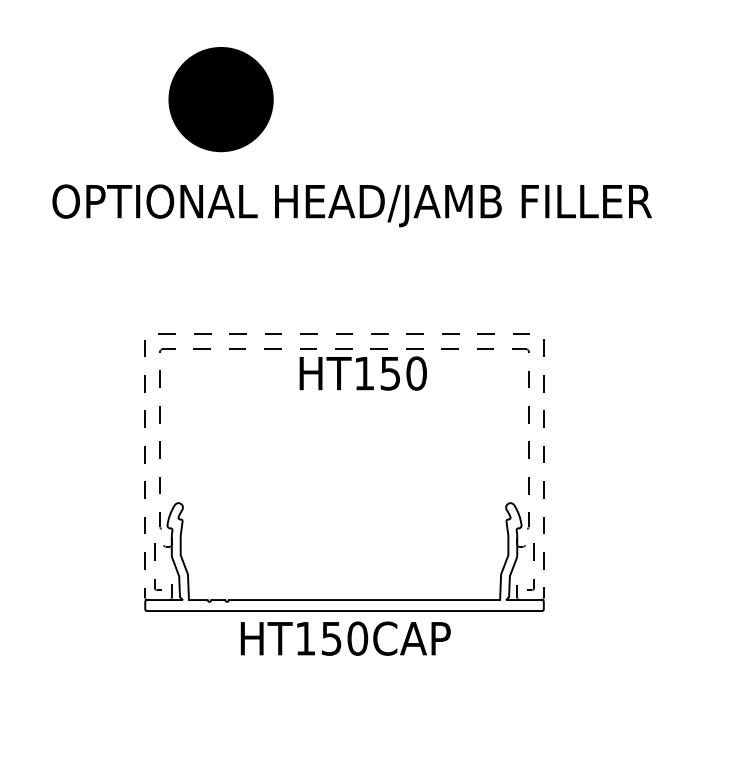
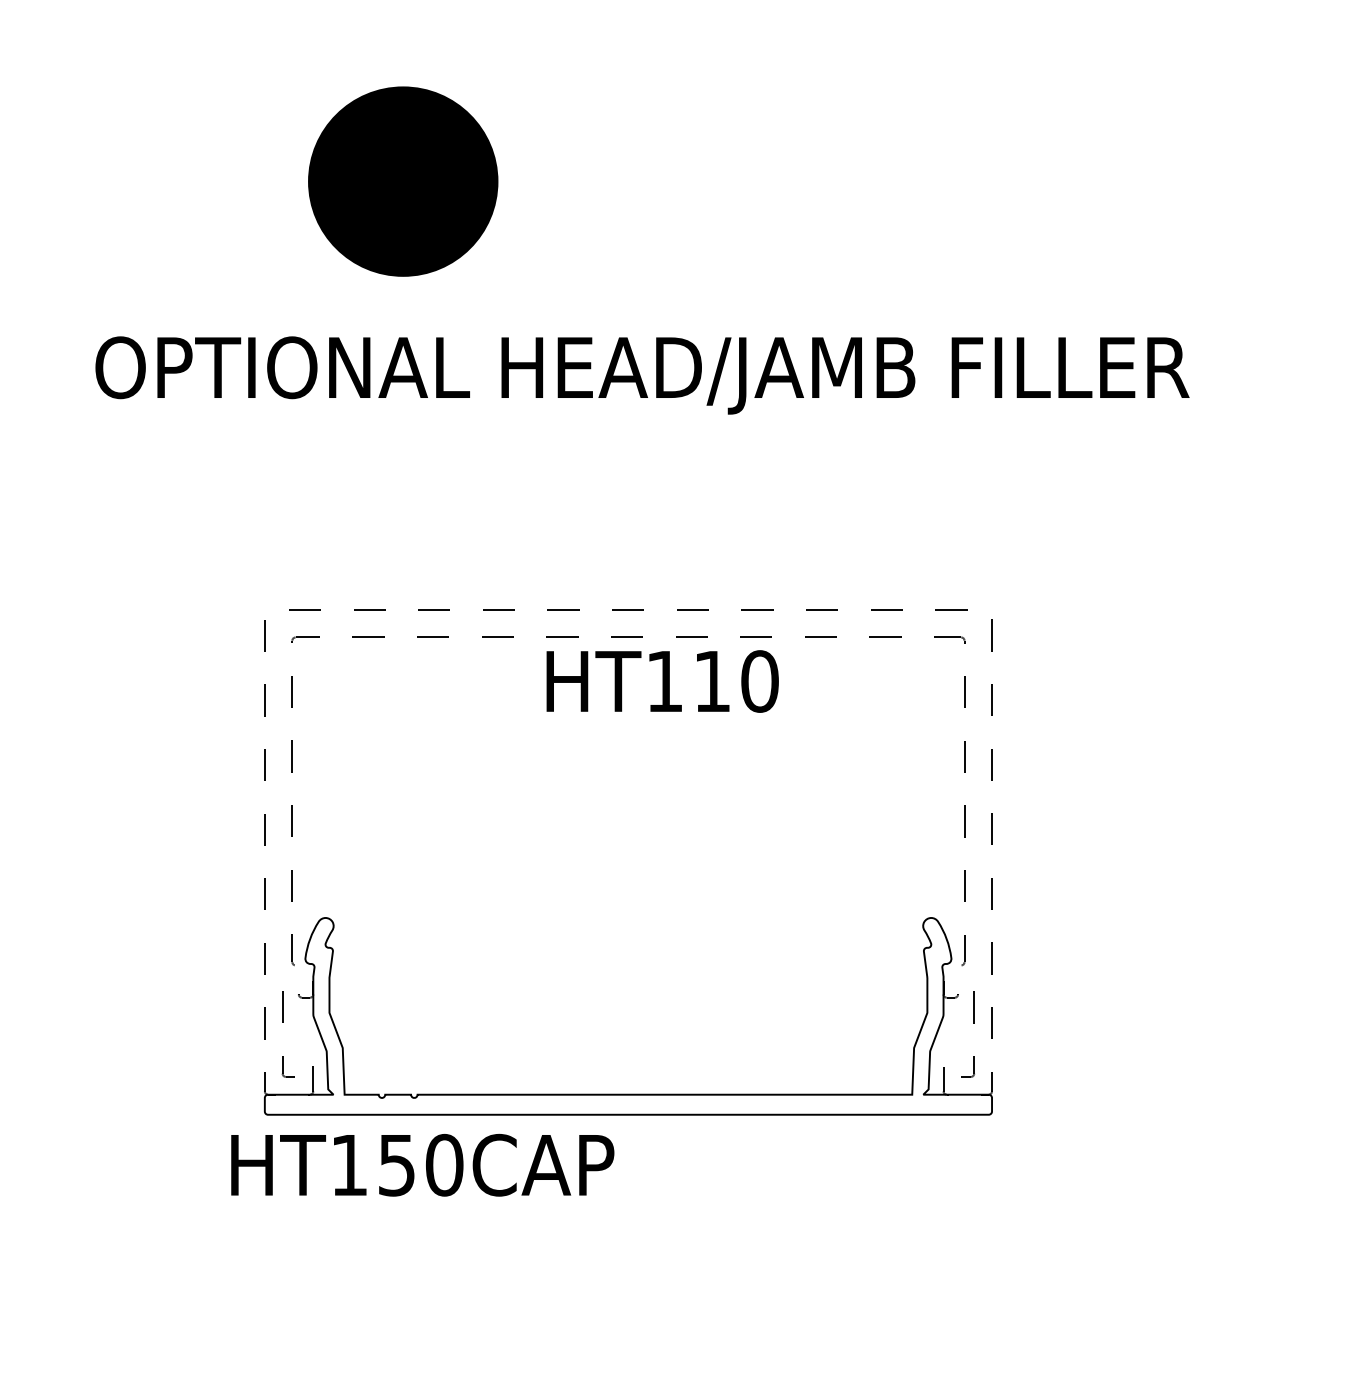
text: (390, 373) -> (712, 681), HT150 -> HT110
text: (345, 638) -> (422, 1164), moved

